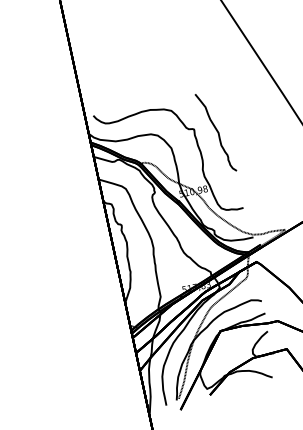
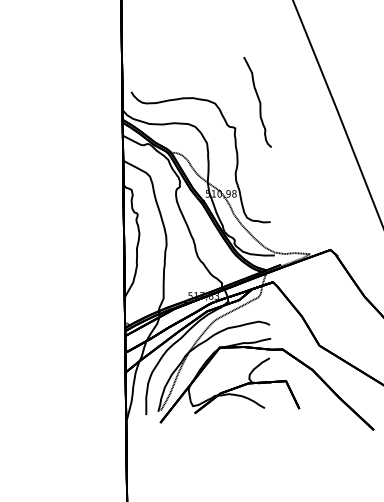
curve: (216, 131) -> (258, 101), moved

